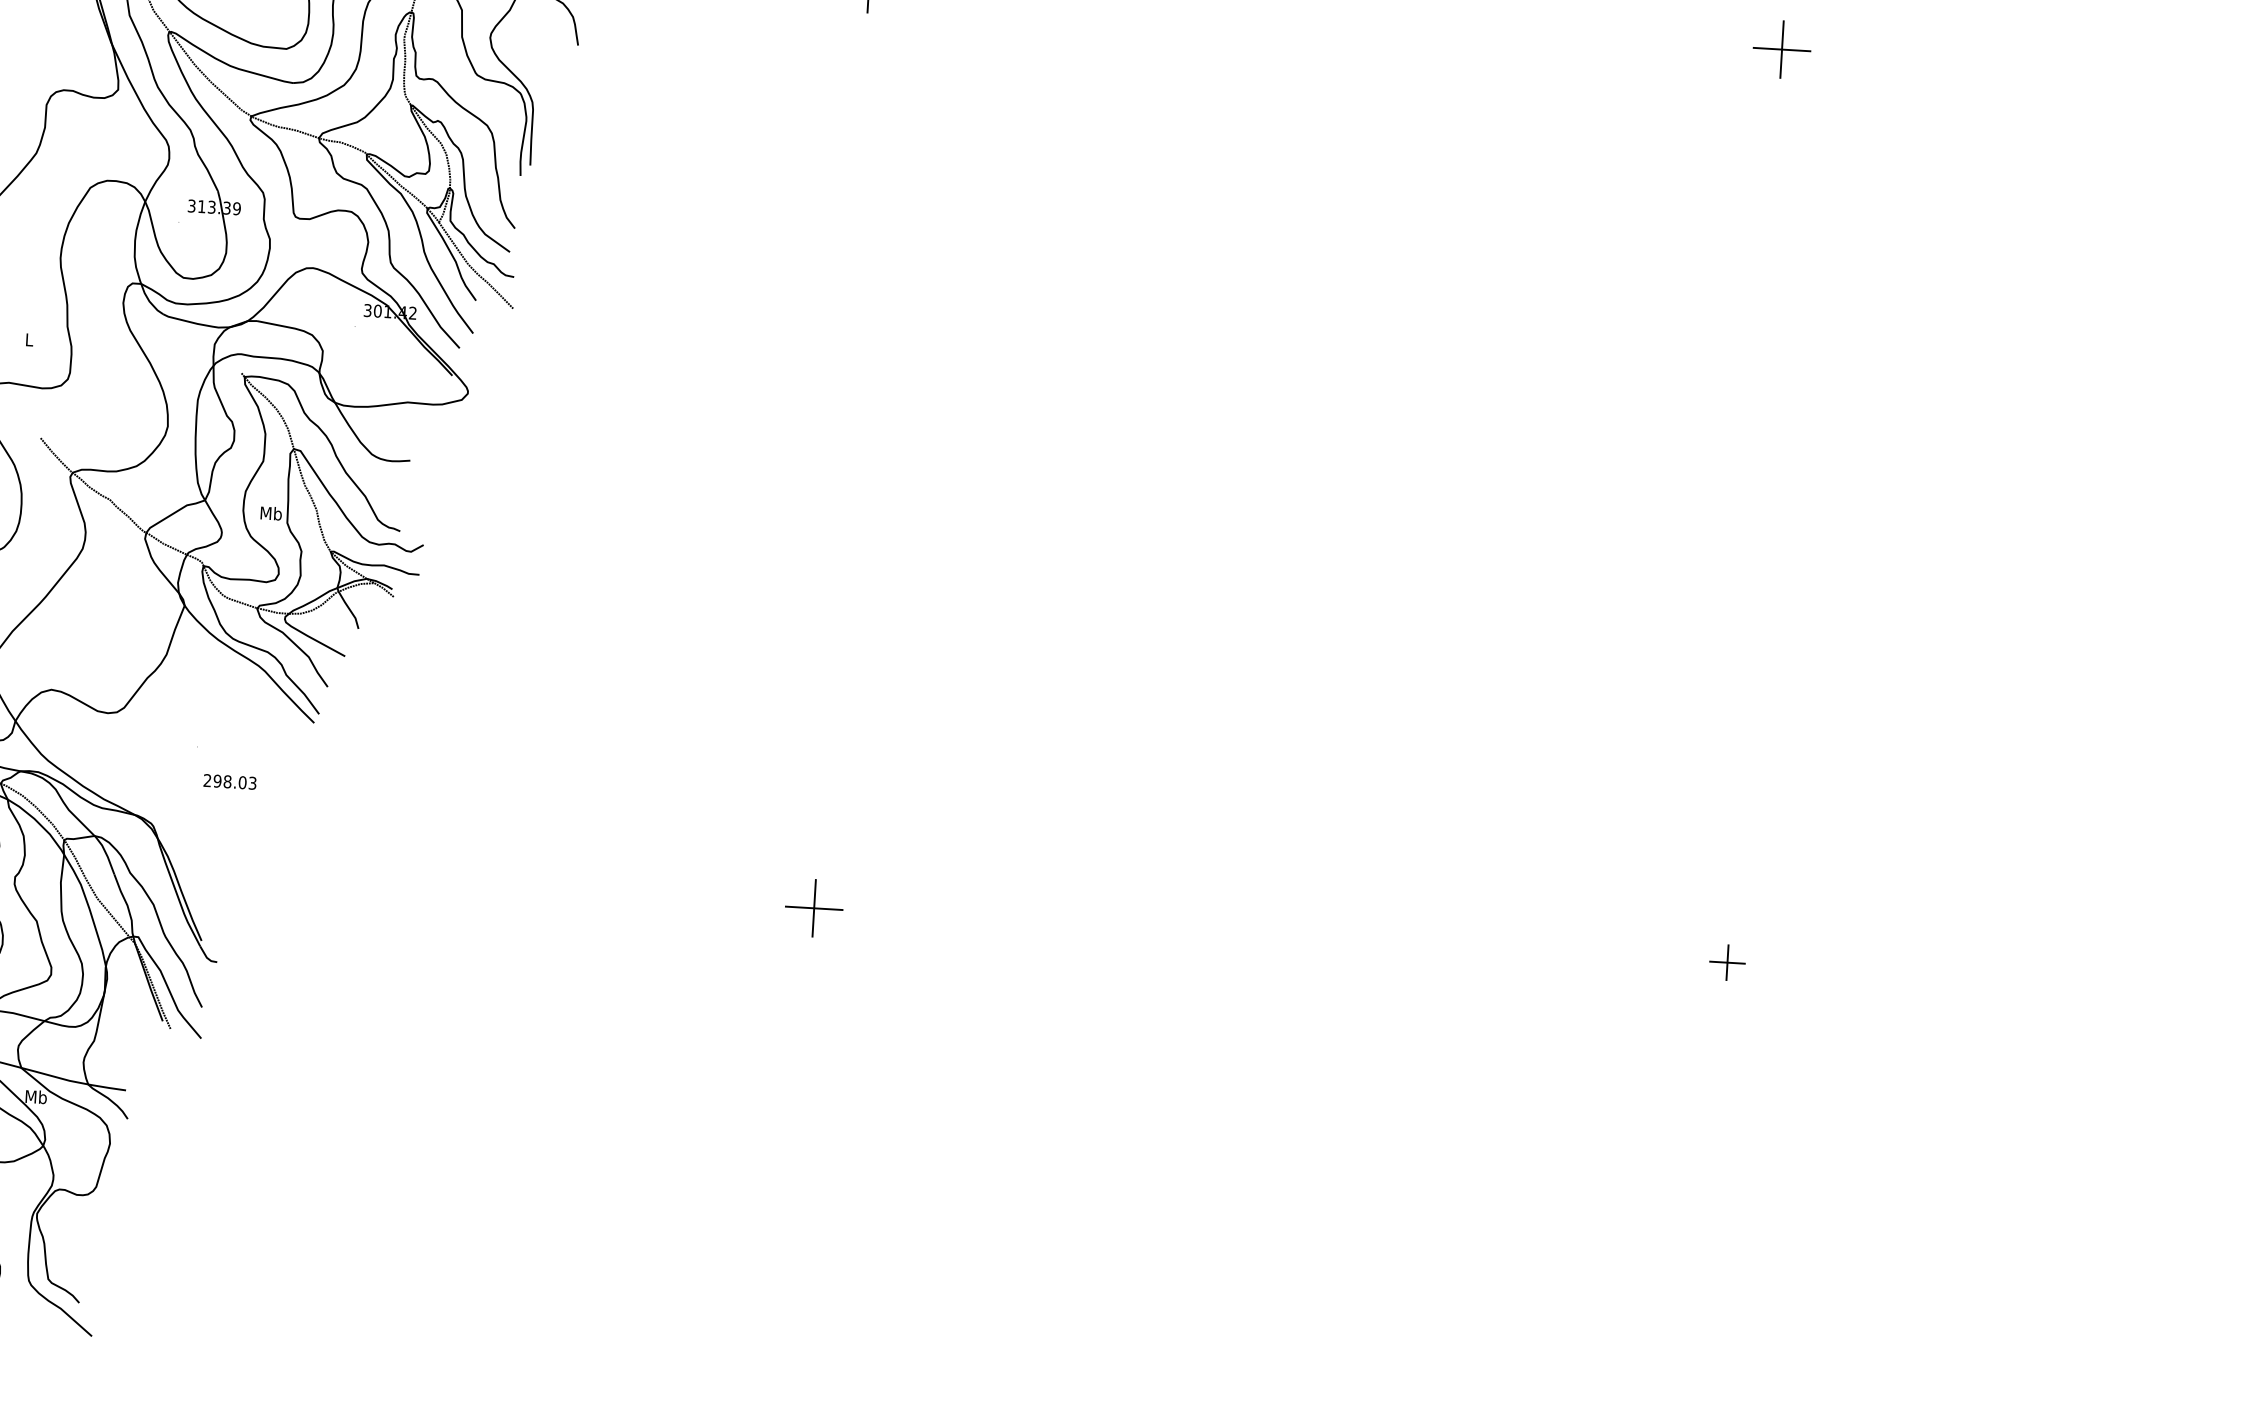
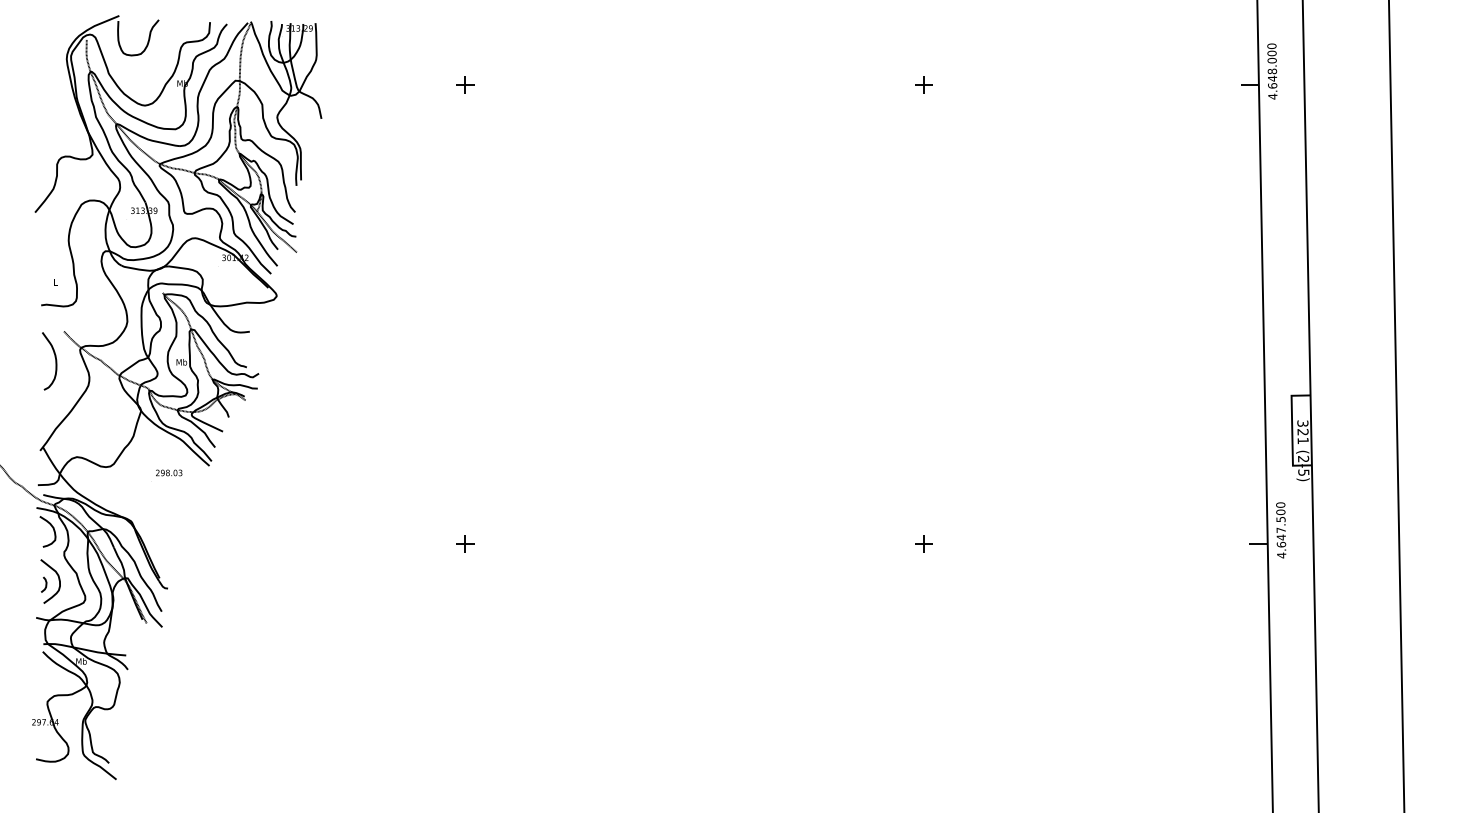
part: (1780, 48) -> (923, 84), size x0.62
text: (230, 781) -> (169, 472), moved
part: (814, 907) -> (465, 543), size x0.62

